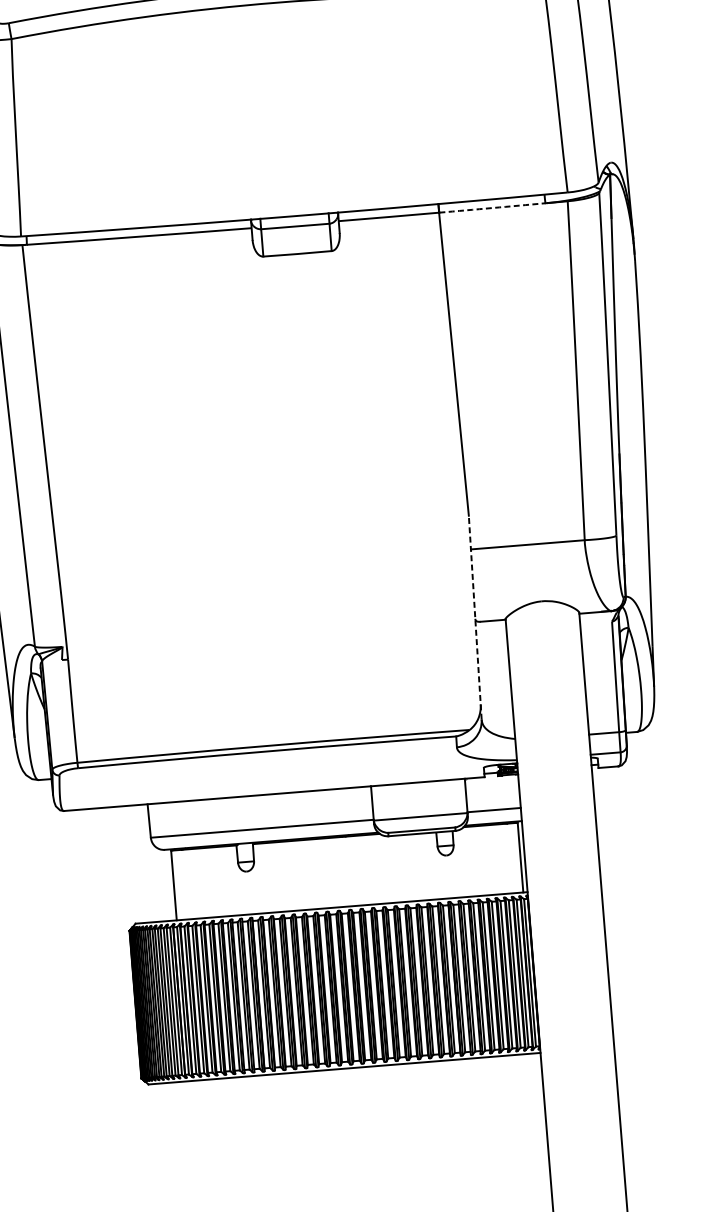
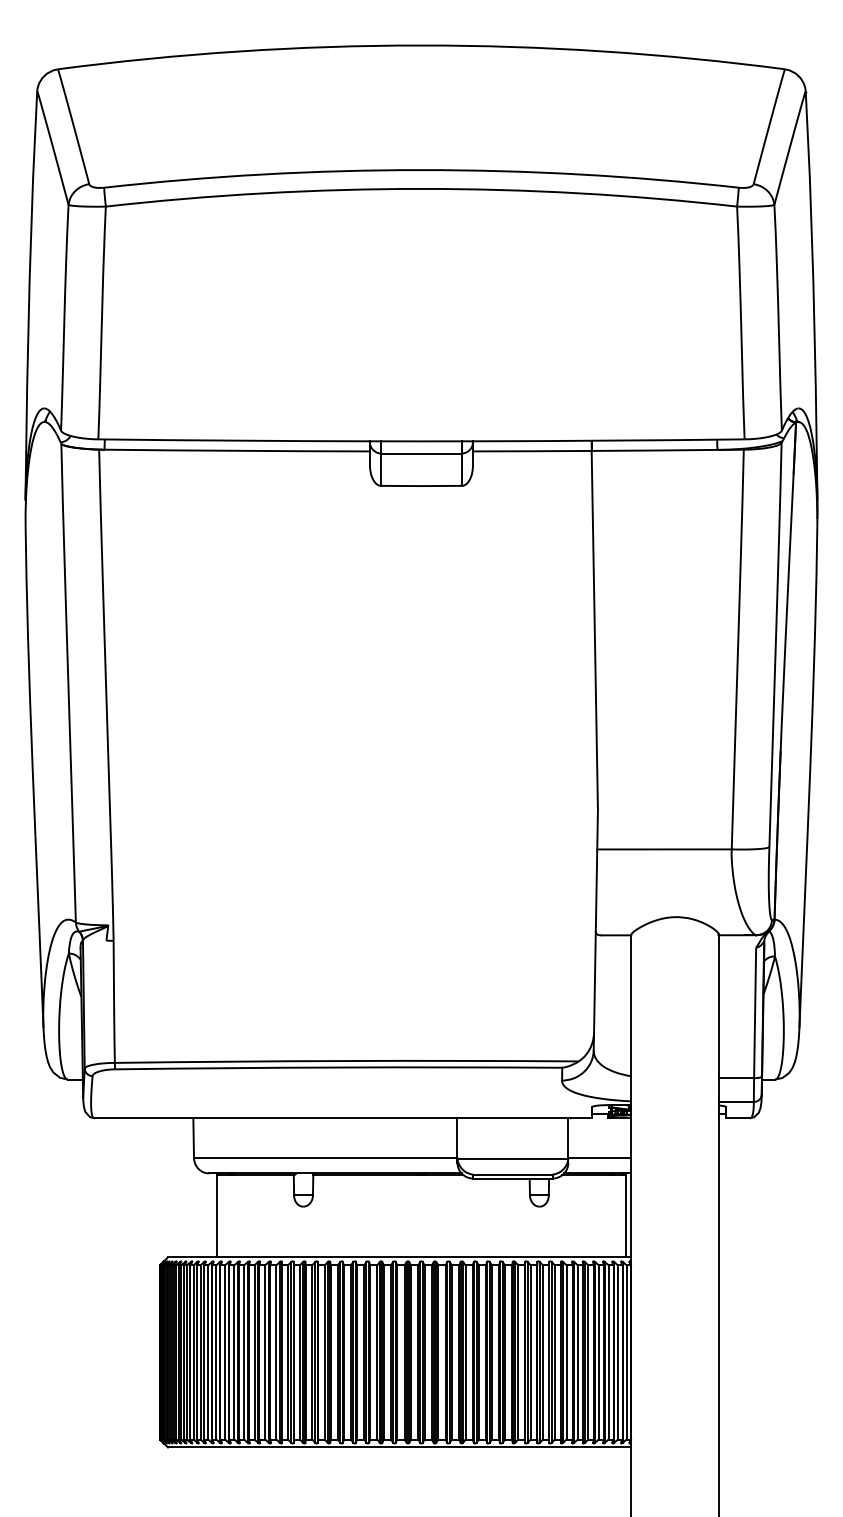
arc: (492, 208) -> (654, 450), dashed -> solid
line: (474, 617) -> (595, 929), dashed -> solid

